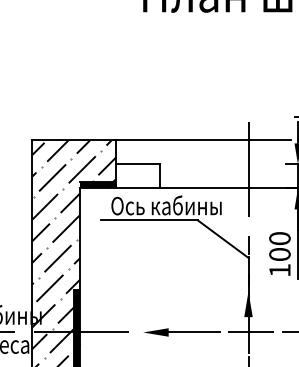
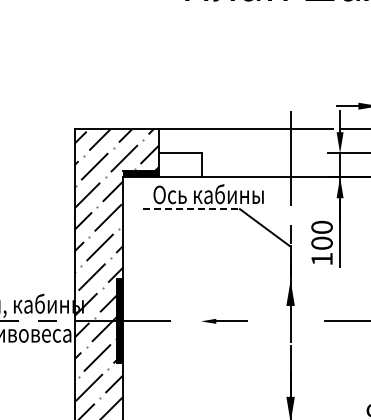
line: (149, 220) -> (191, 209), solid -> dashed
part: (182, 332) -> (224, 321), size x0.6
line: (250, 332) -> (292, 321), removed

